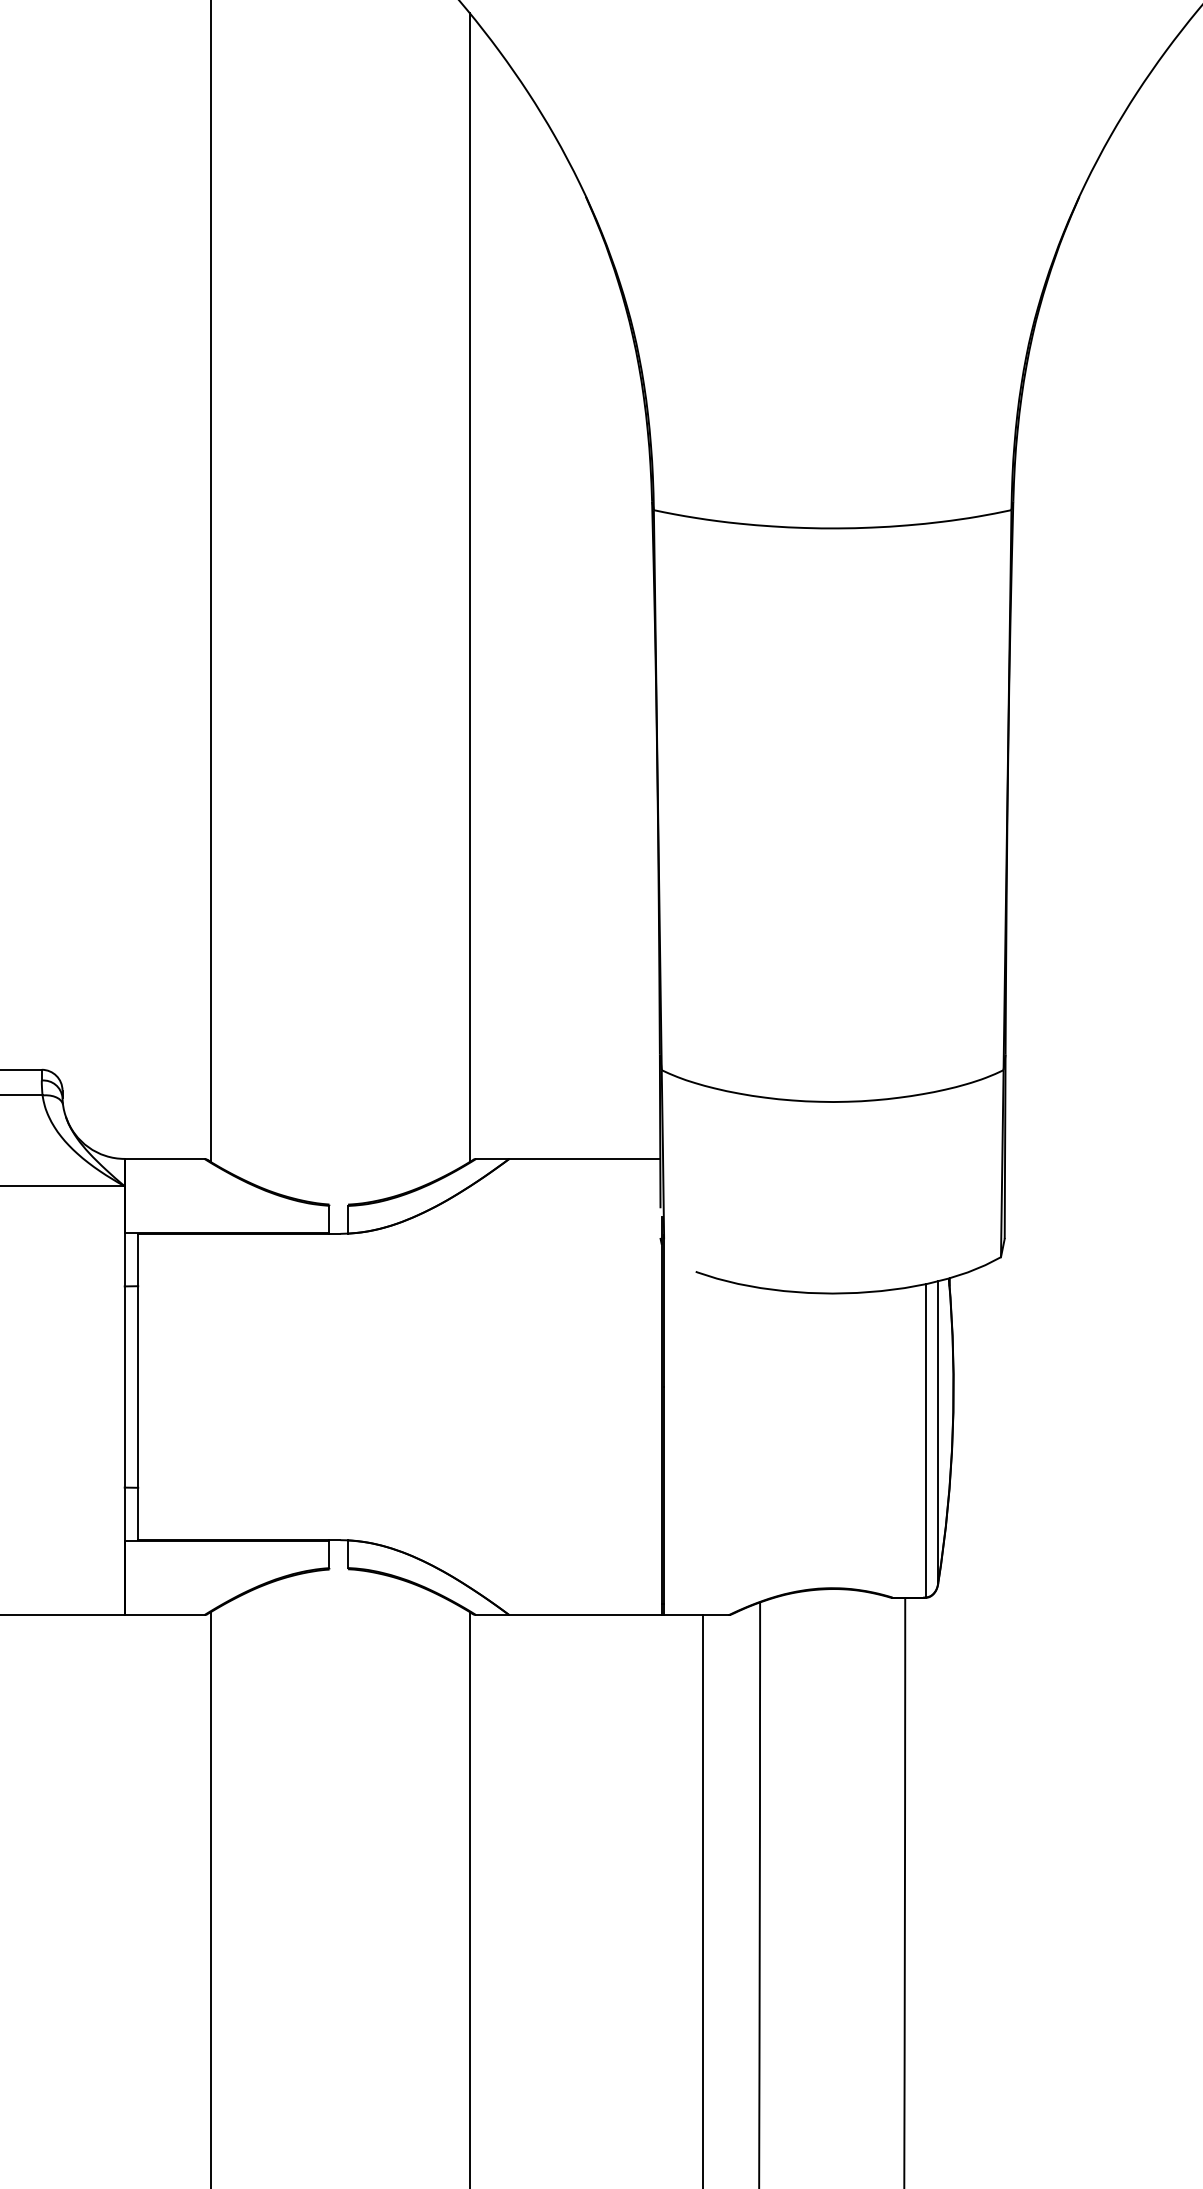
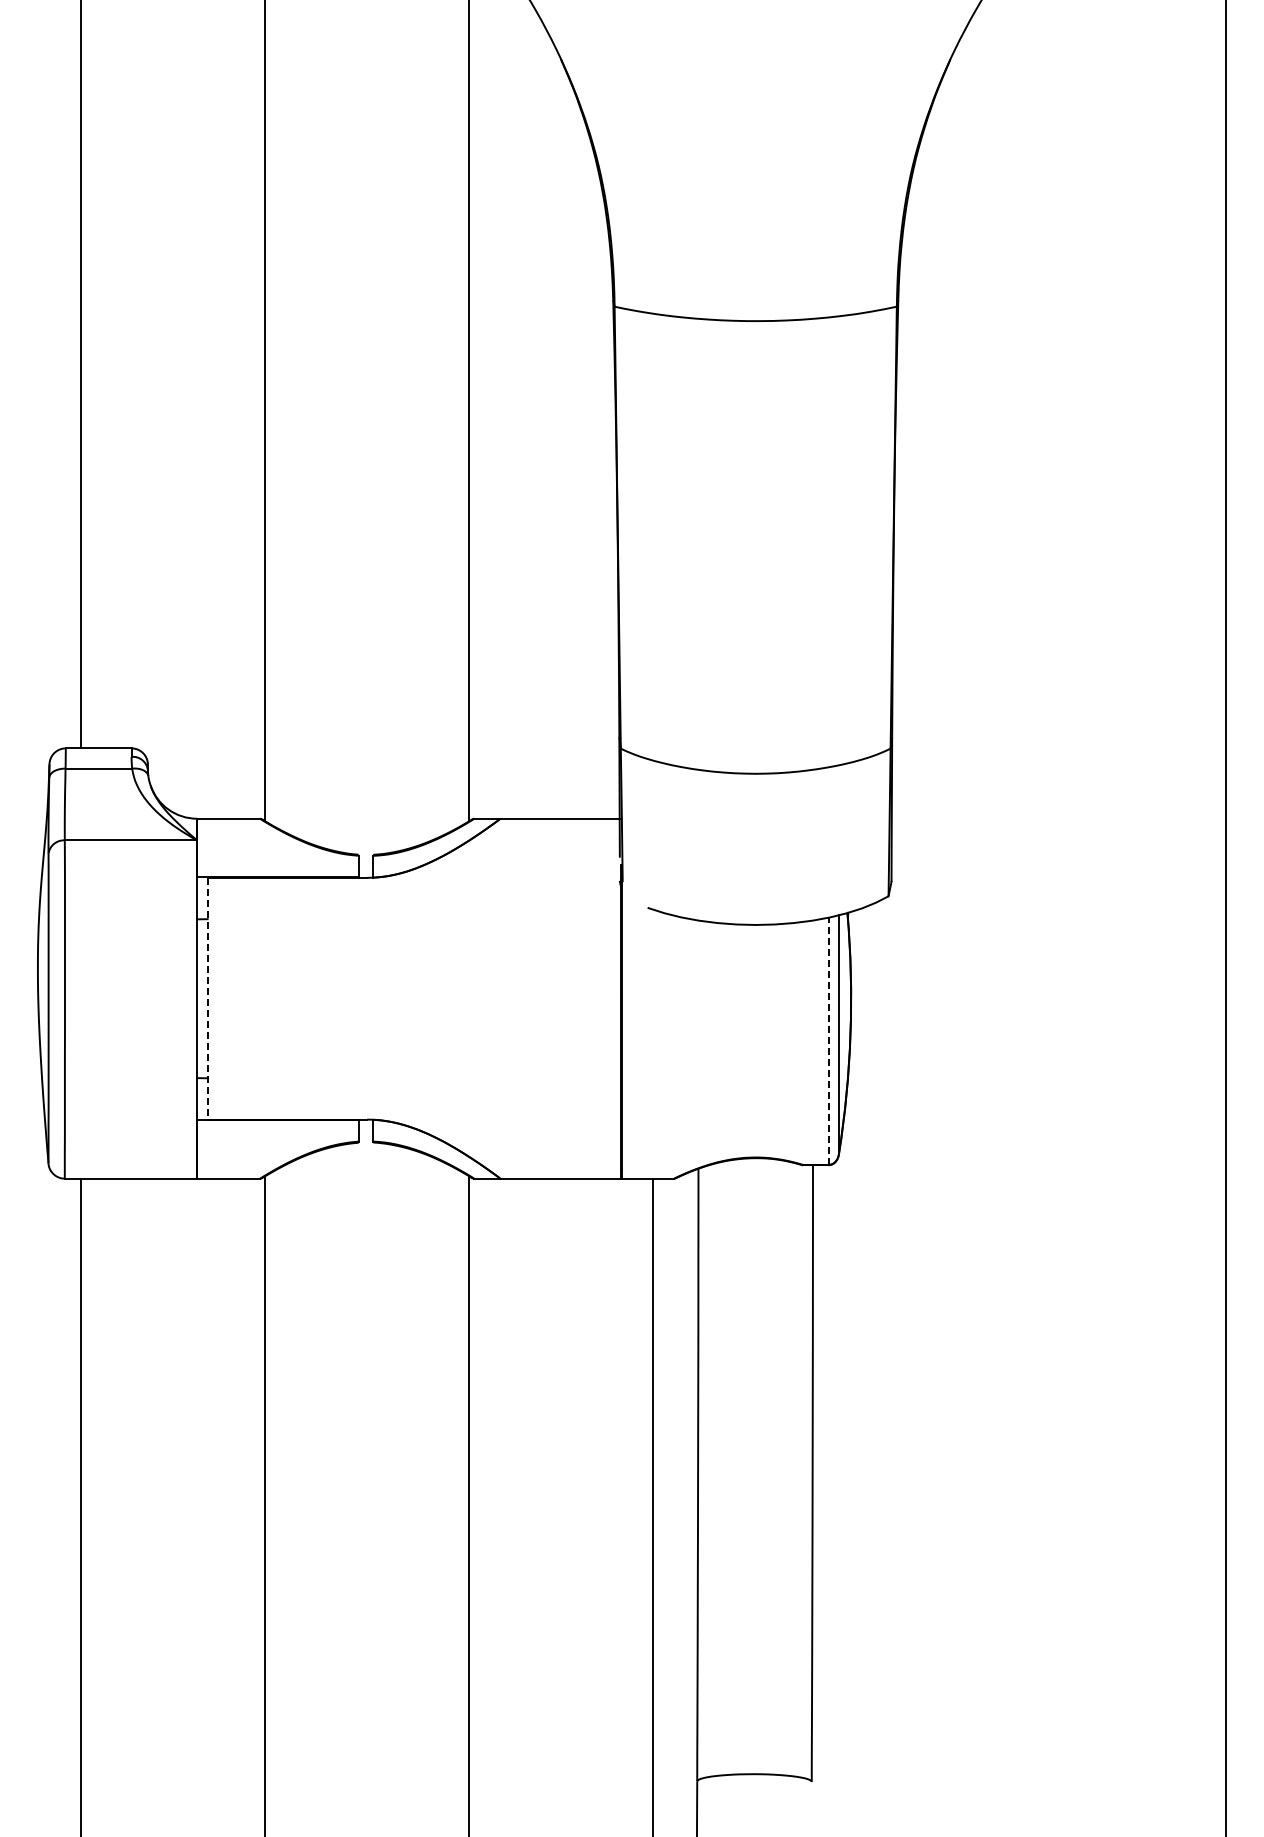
line: (138, 1386) -> (207, 998), solid -> dashed
line: (926, 1441) -> (829, 1041), solid -> dashed

